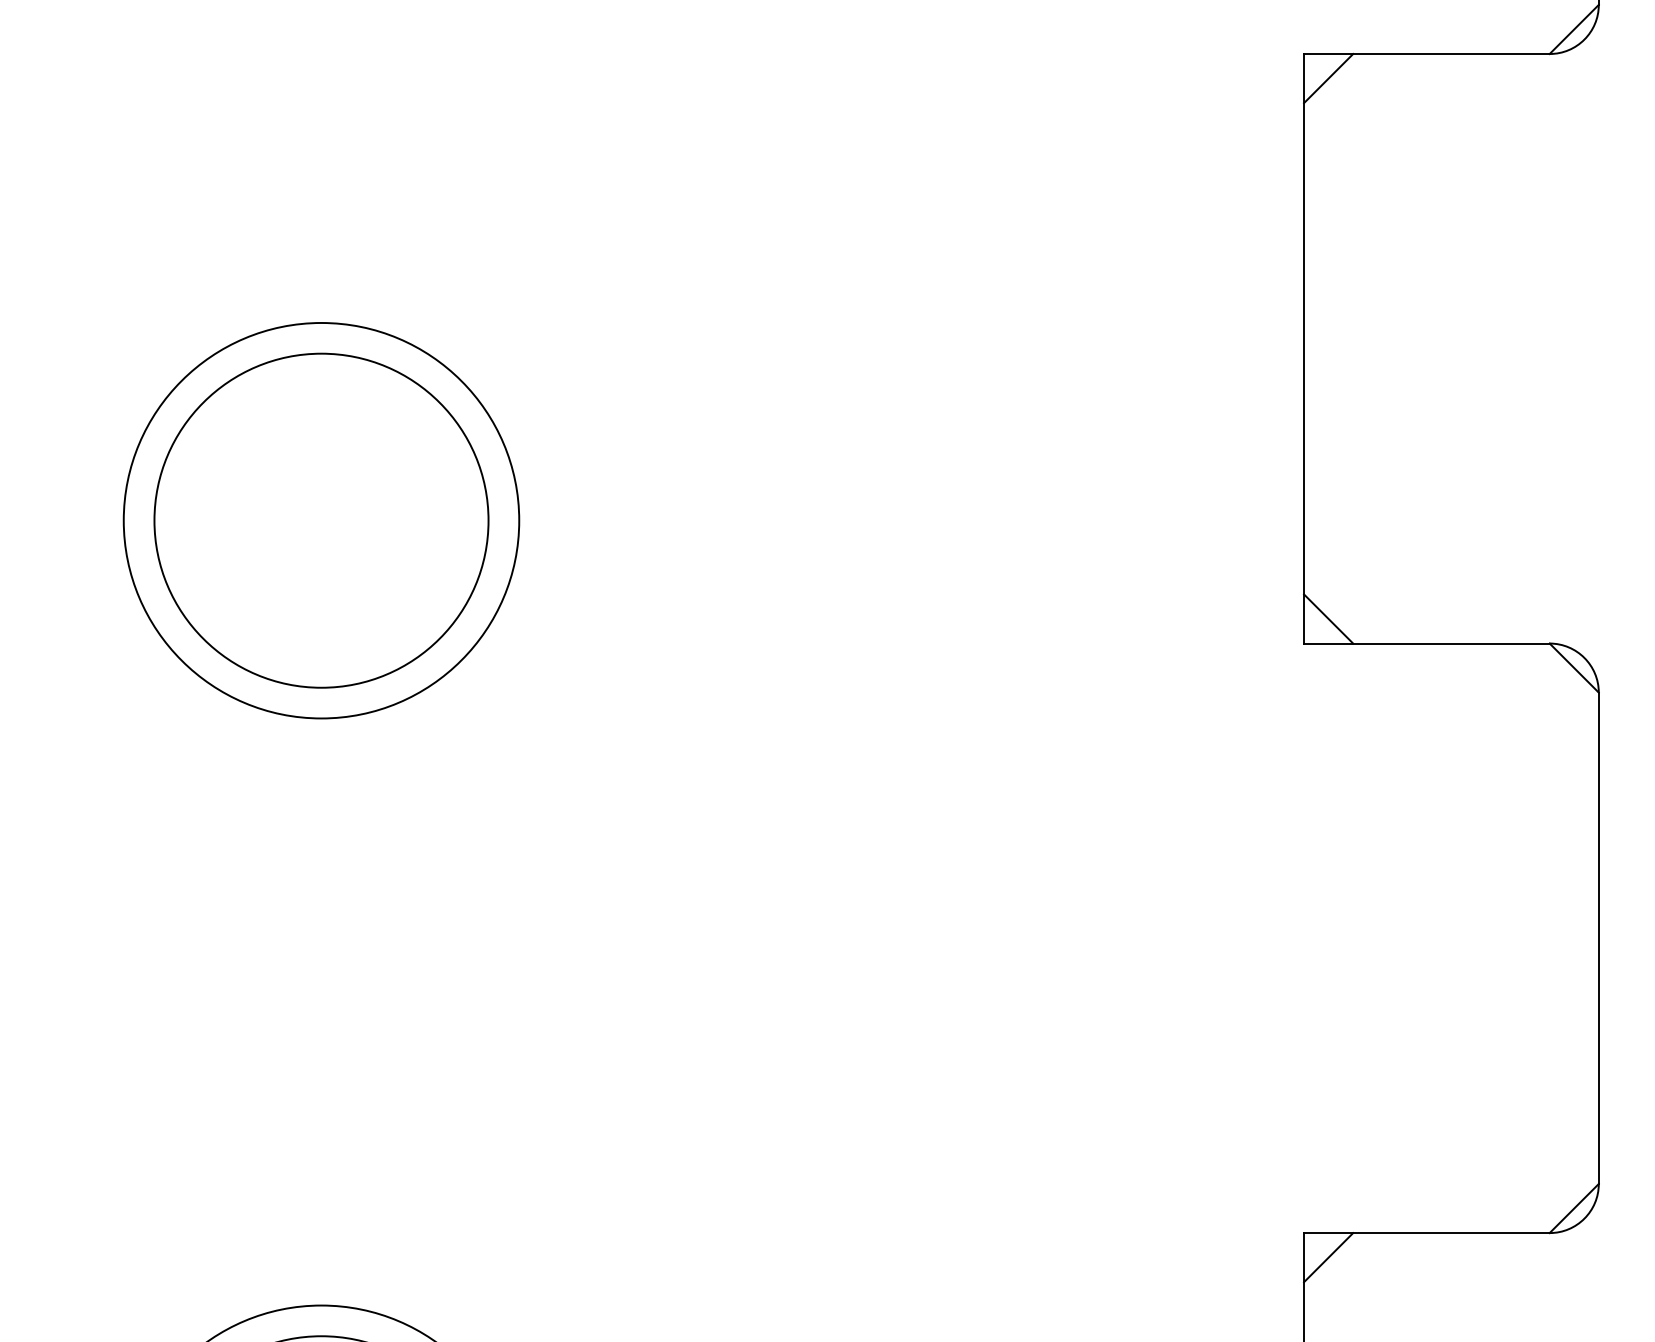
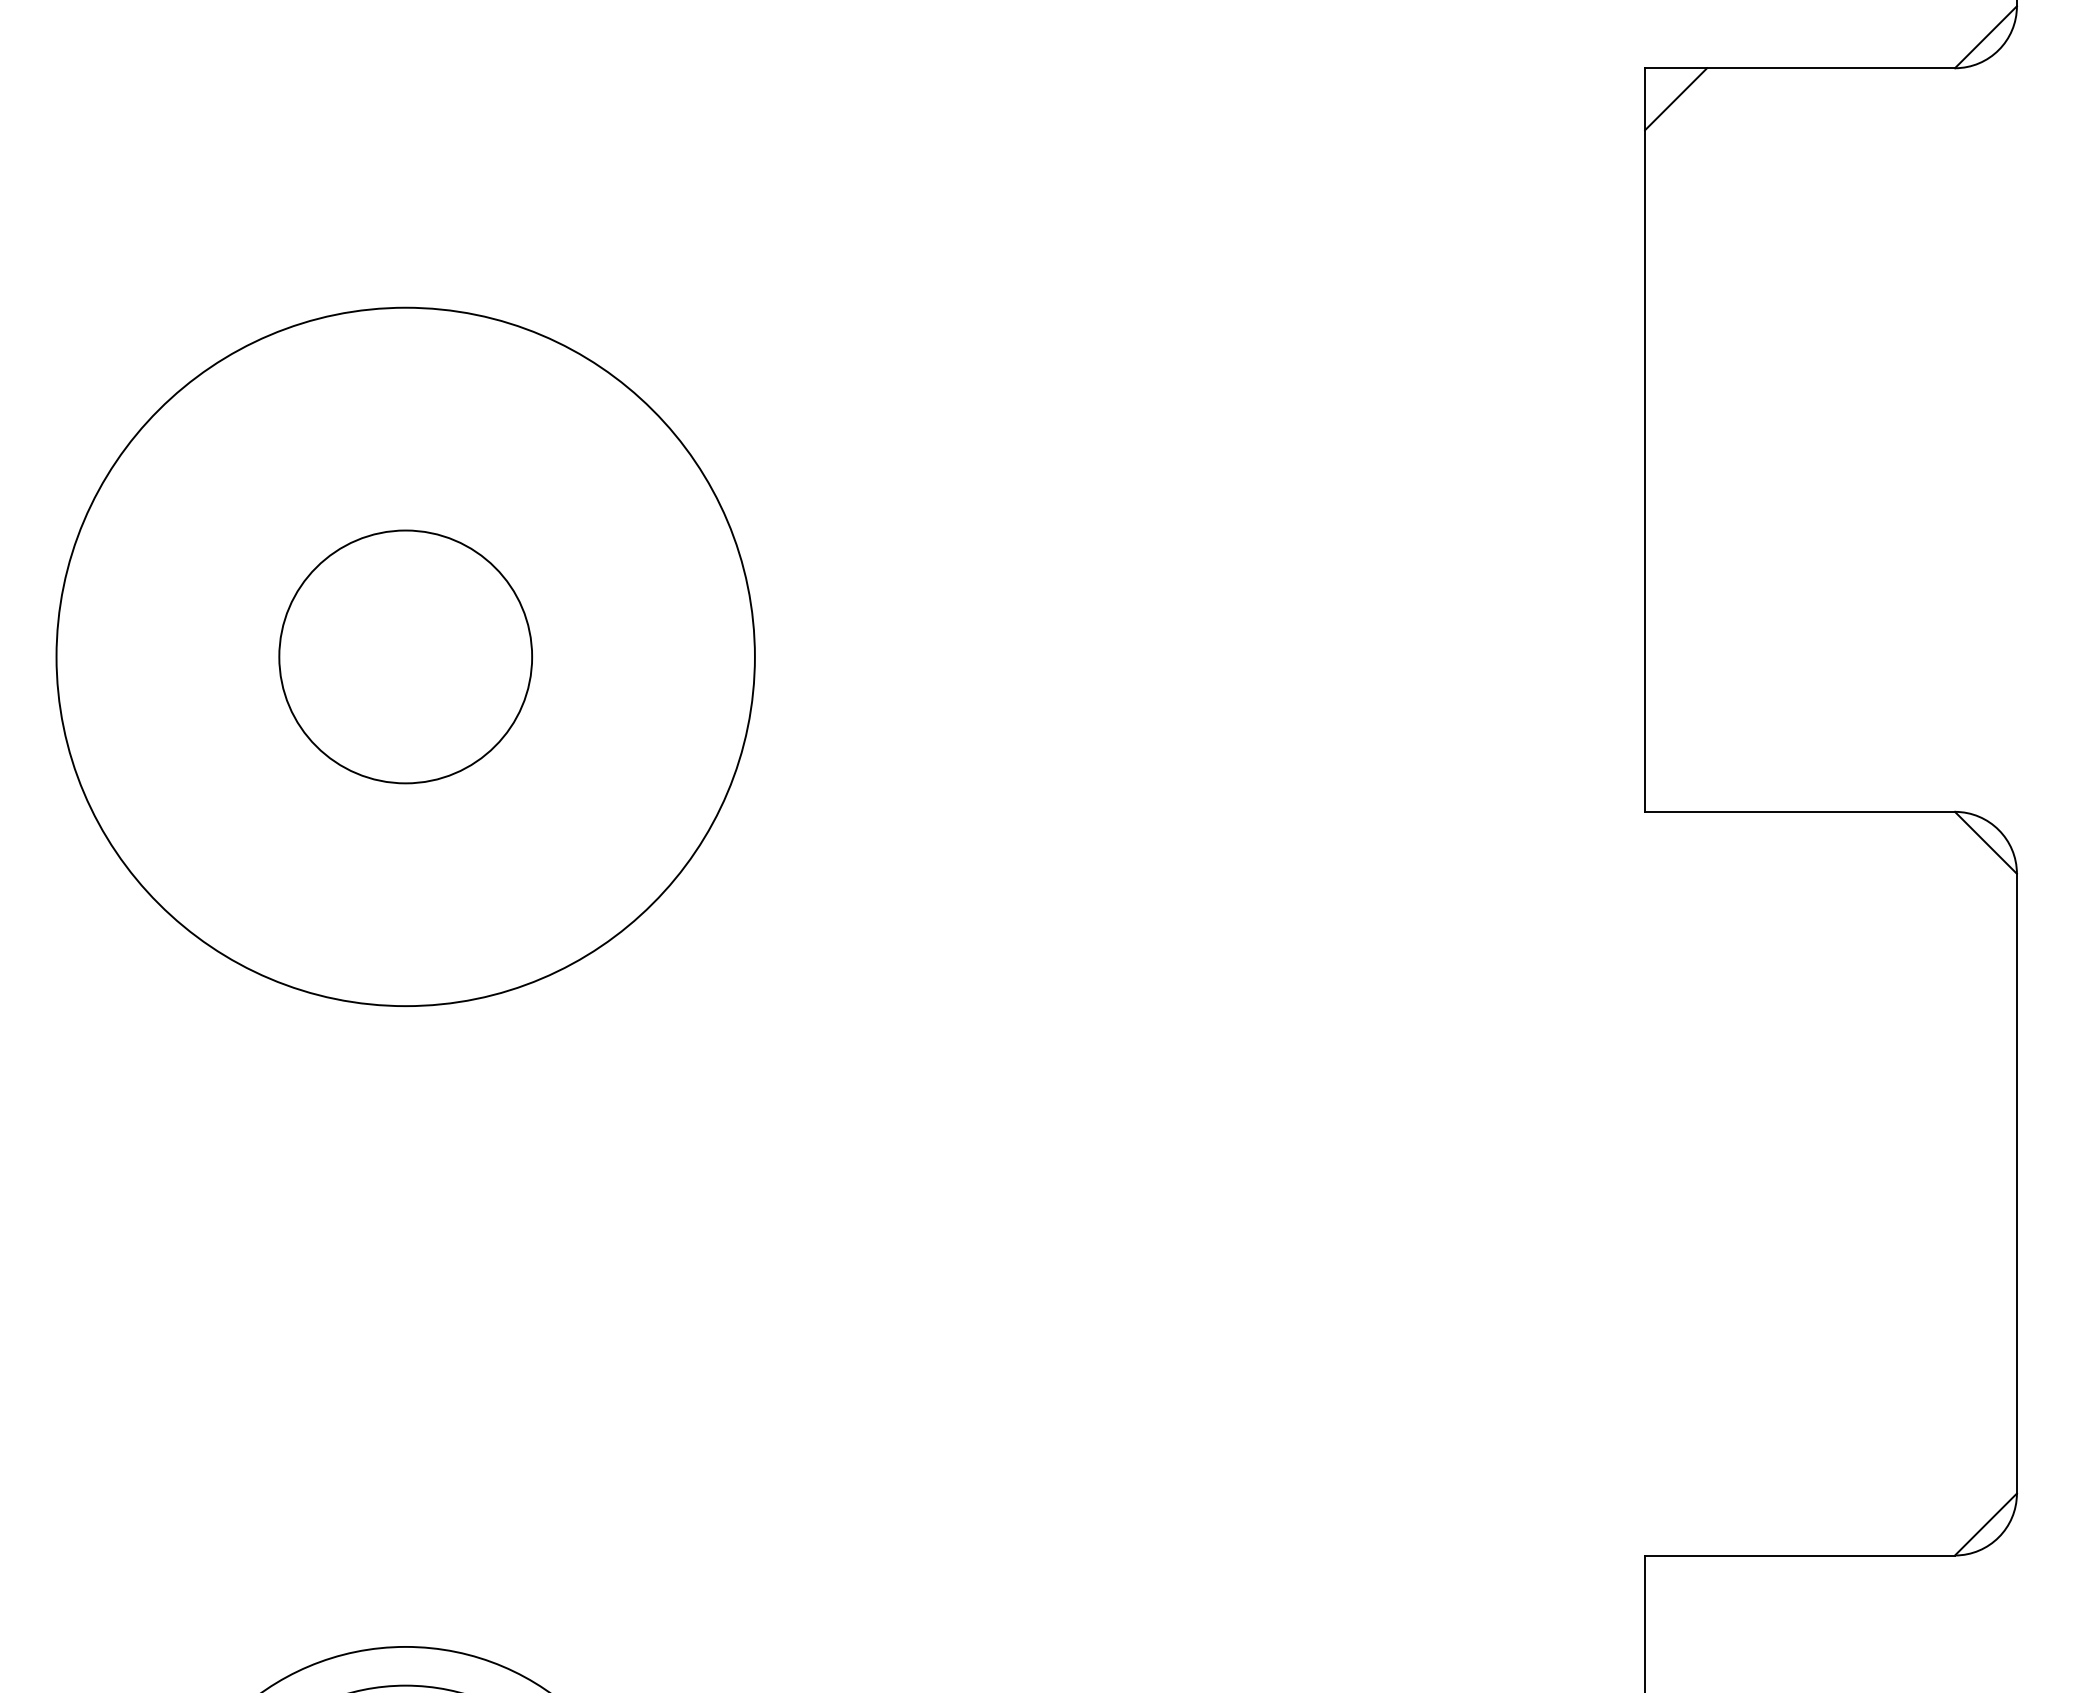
circle: (321, 520) -> (405, 656), size x0.6
circle: (321, 520) -> (405, 656), size x1.4
line: (1328, 618) -> (1675, 780), removed
line: (1328, 1257) -> (1675, 1586), removed

